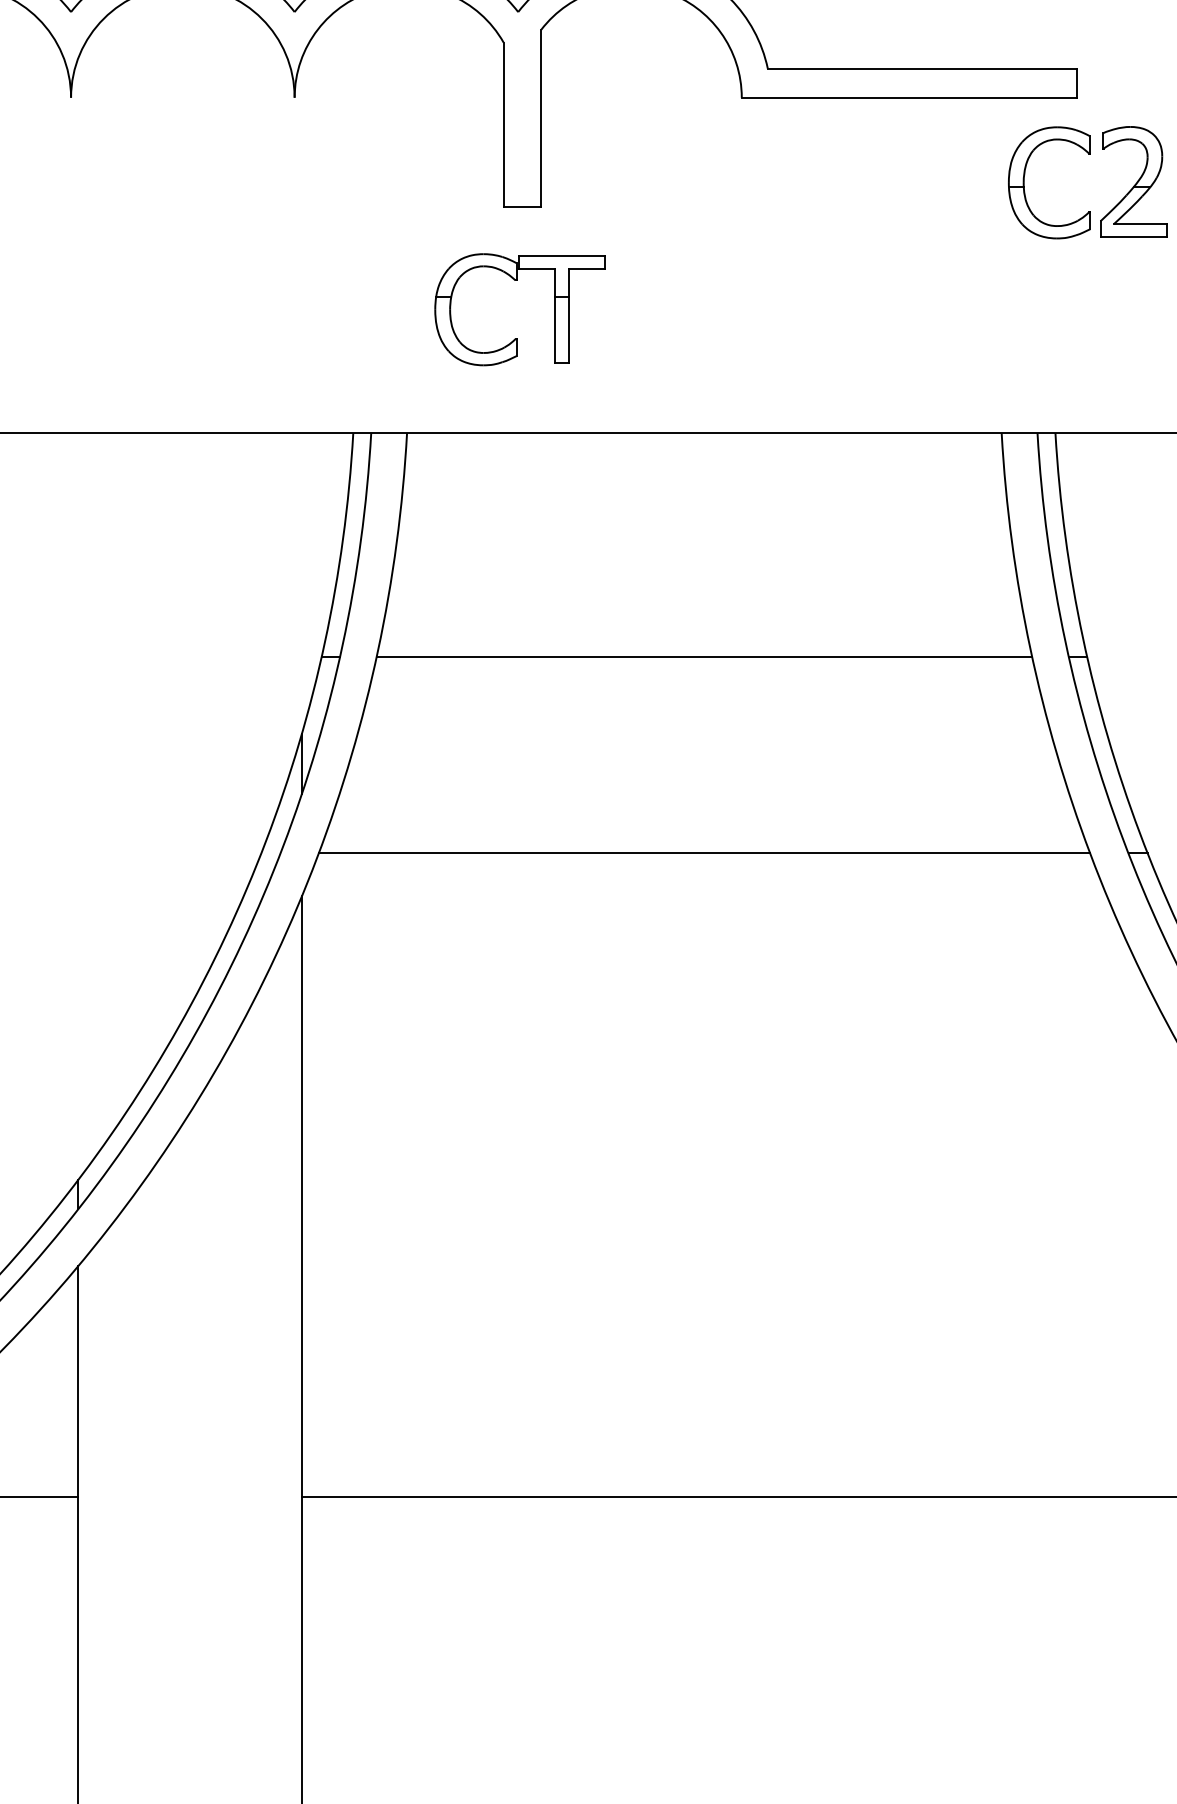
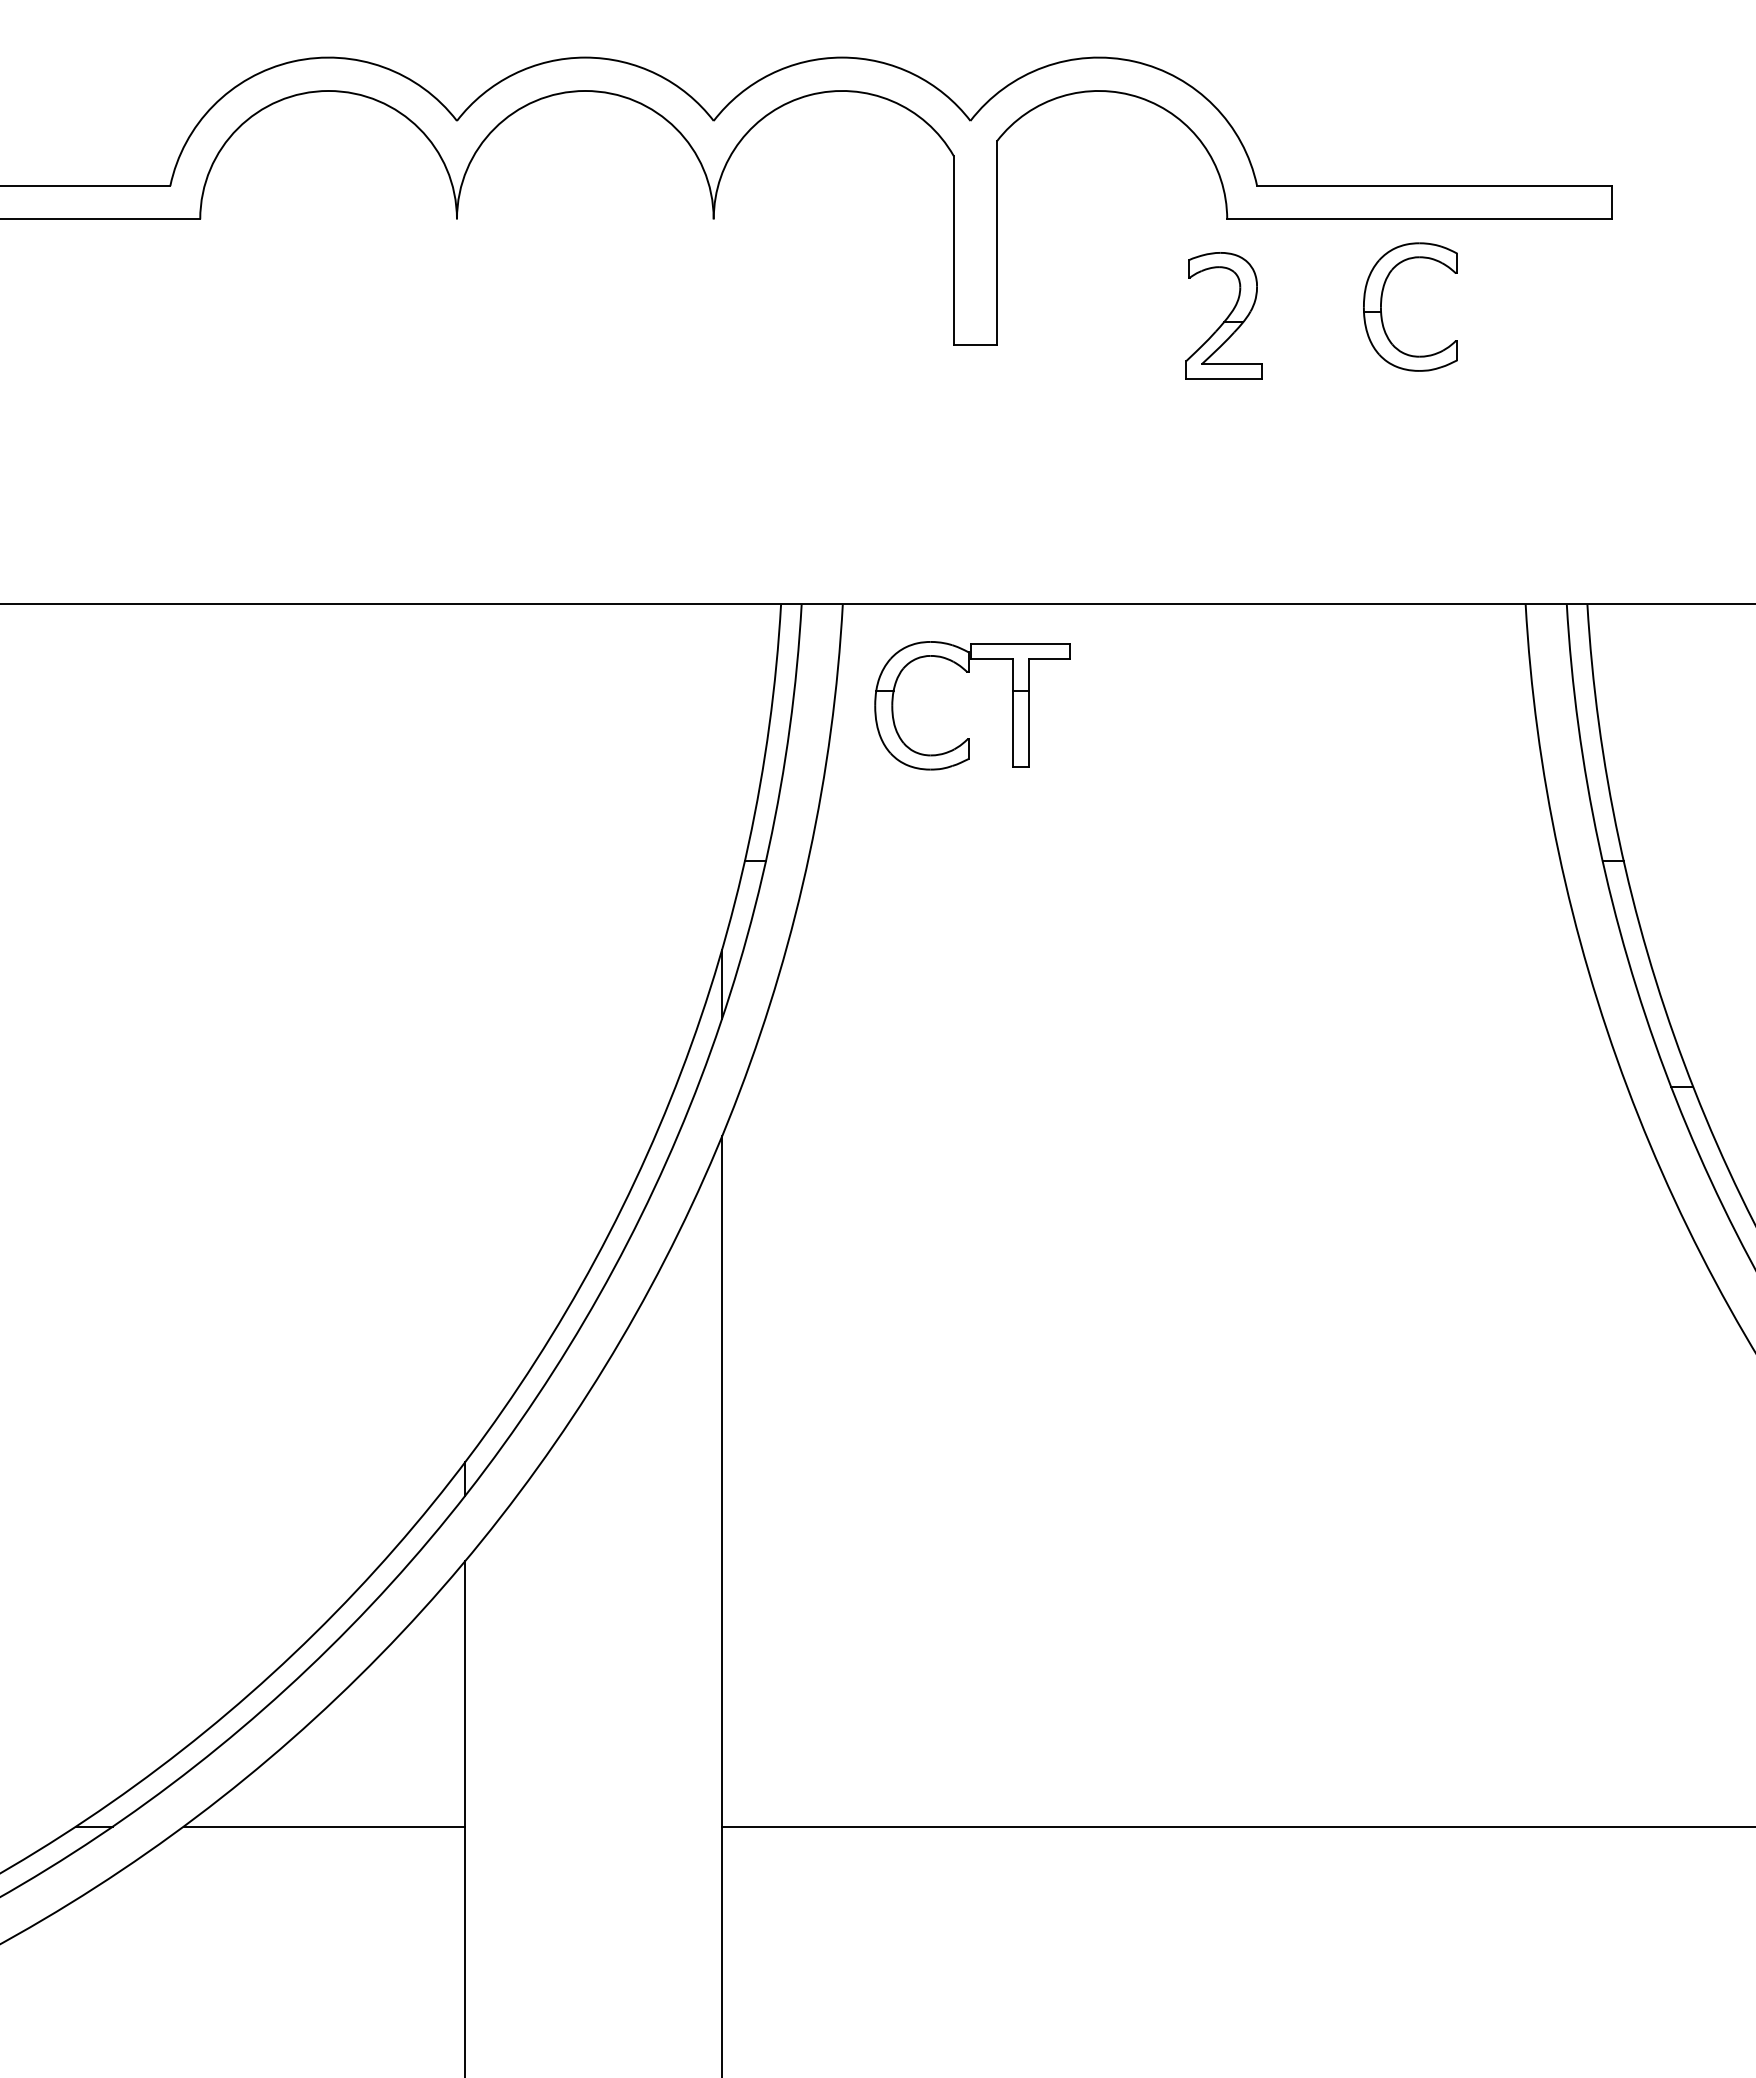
part: (1025, 178) -> (1382, 301), moved
part: (1133, 181) -> (1223, 315), moved
part: (517, 280) -> (969, 672), moved
line: (703, 656) -> (1183, 861), removed
line: (704, 853) -> (1184, 1087), removed

